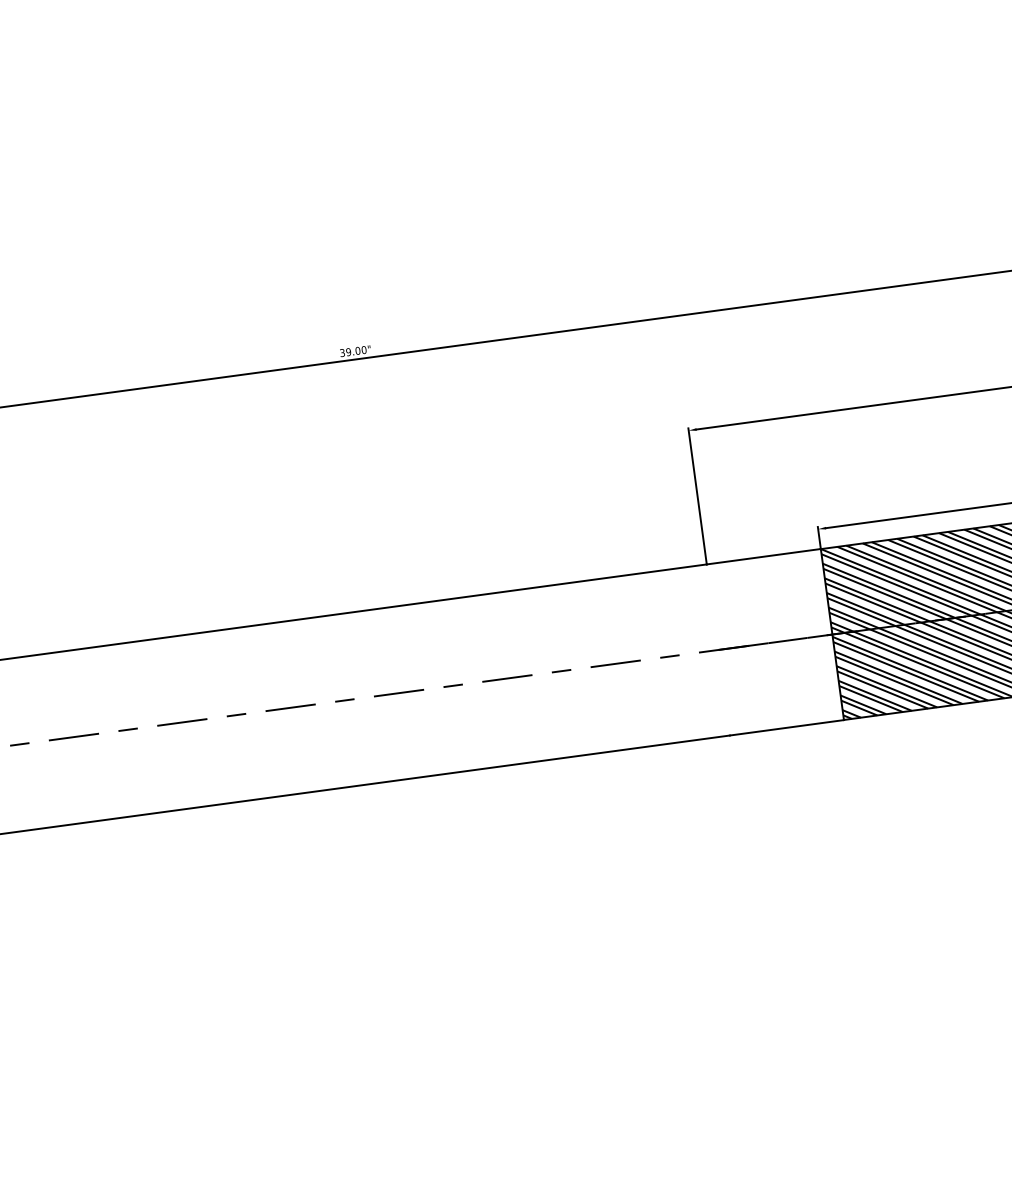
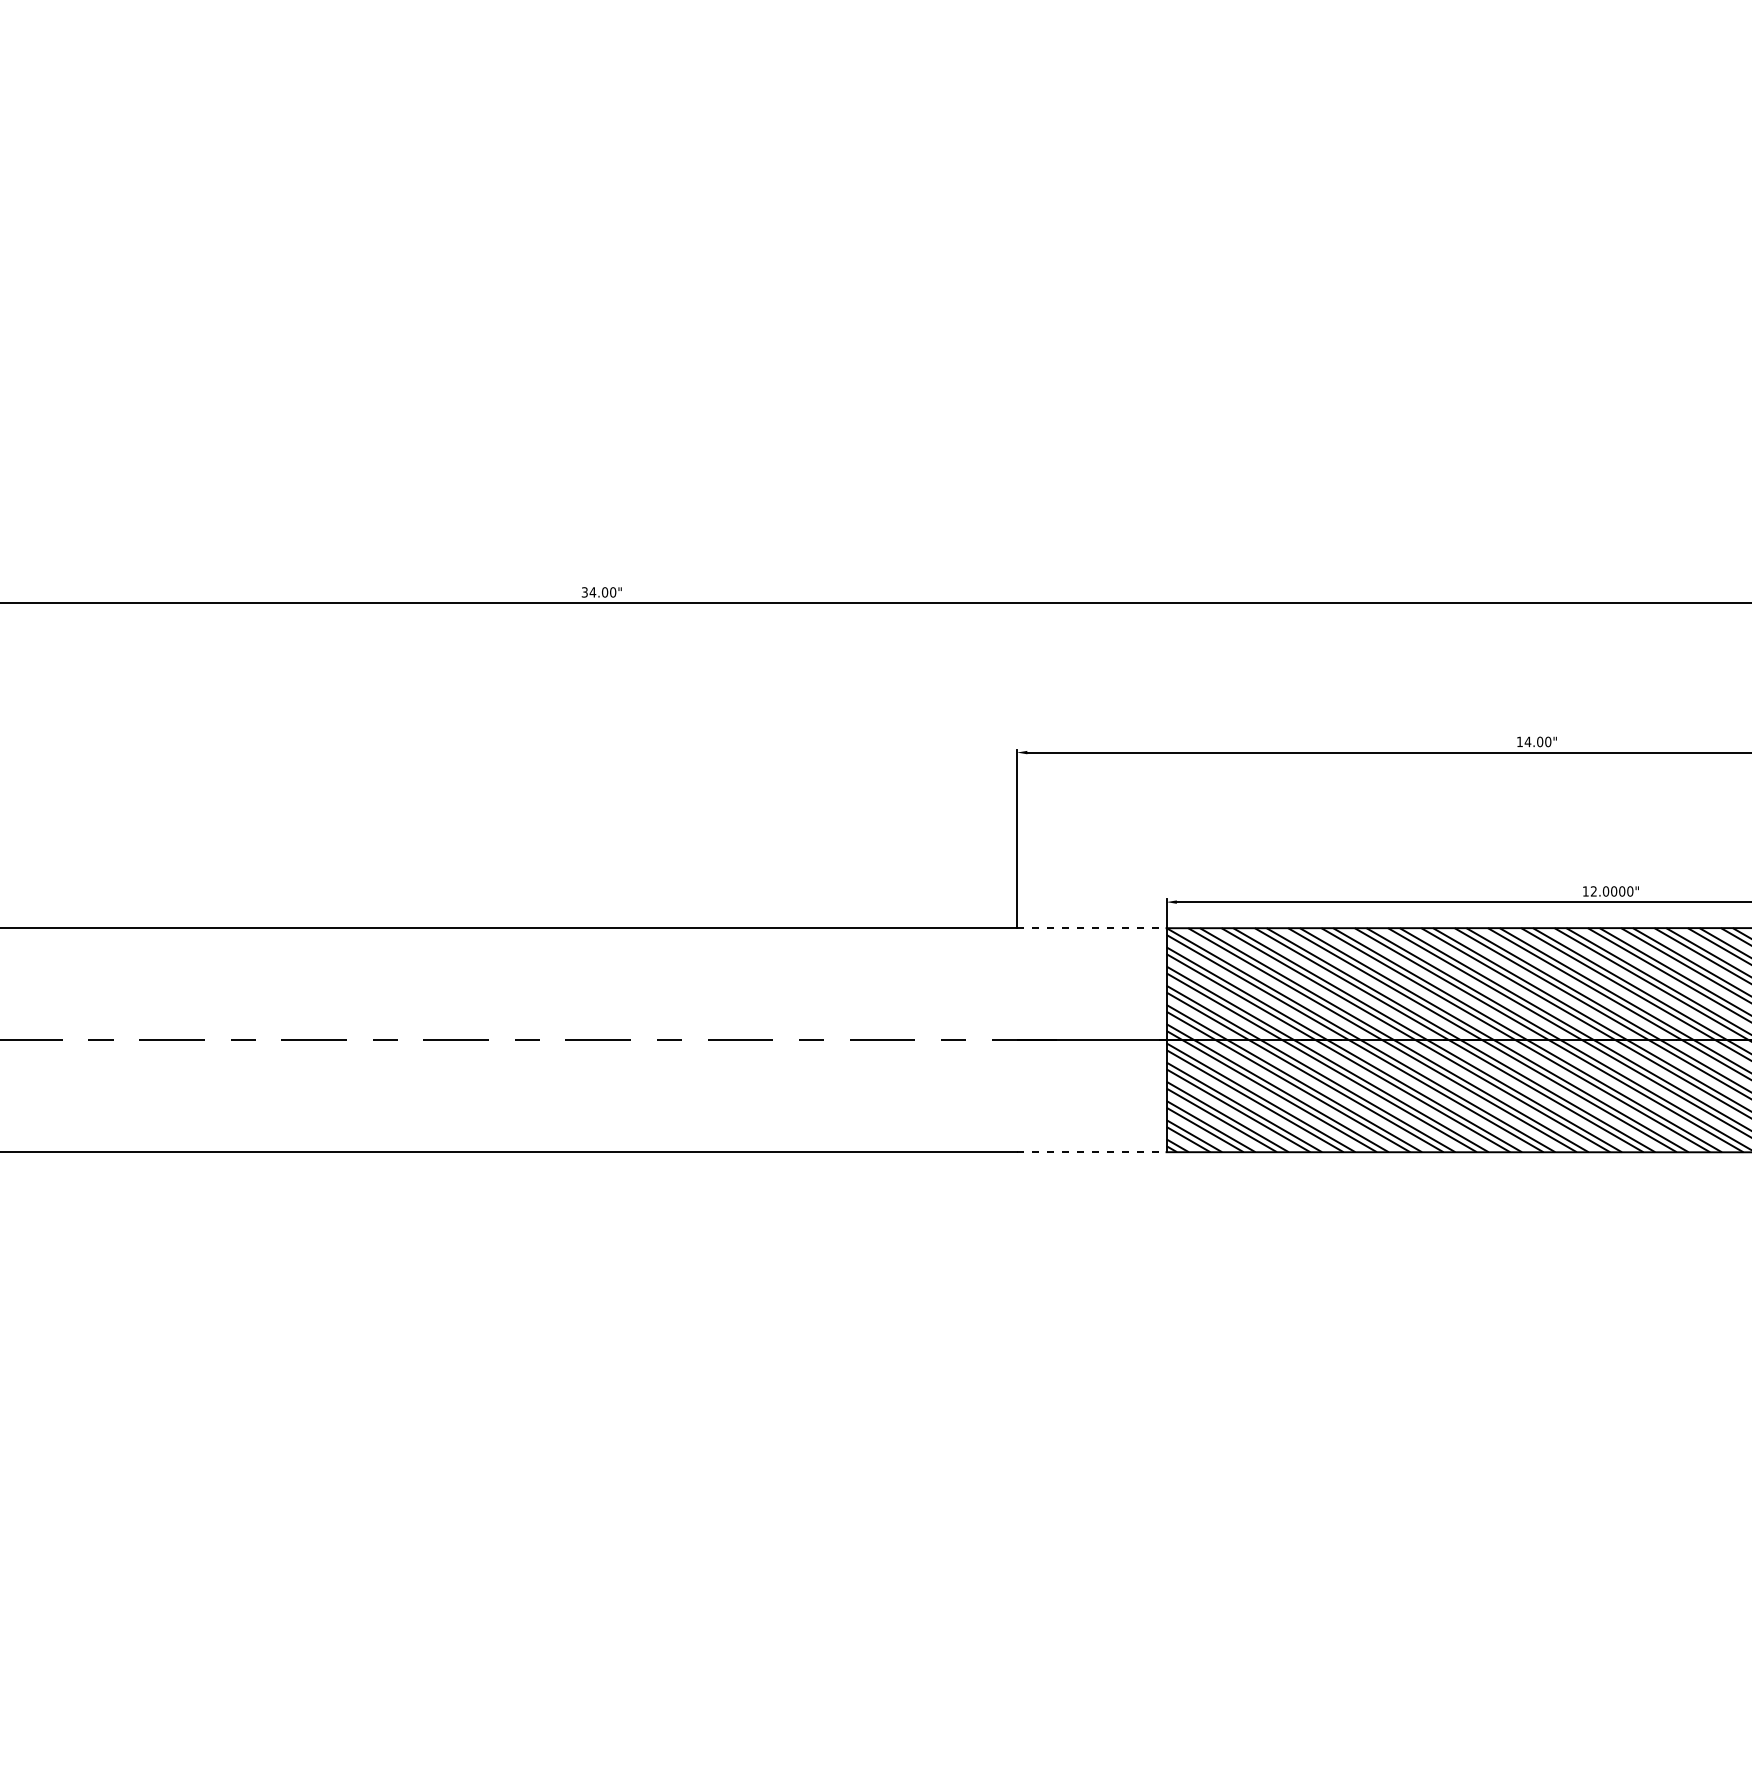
text: (348, 352) -> (592, 592), 39.00" -> 34.00"
line: (763, 557) -> (1091, 928), solid -> dashed
line: (786, 727) -> (1091, 1152), solid -> dashed

